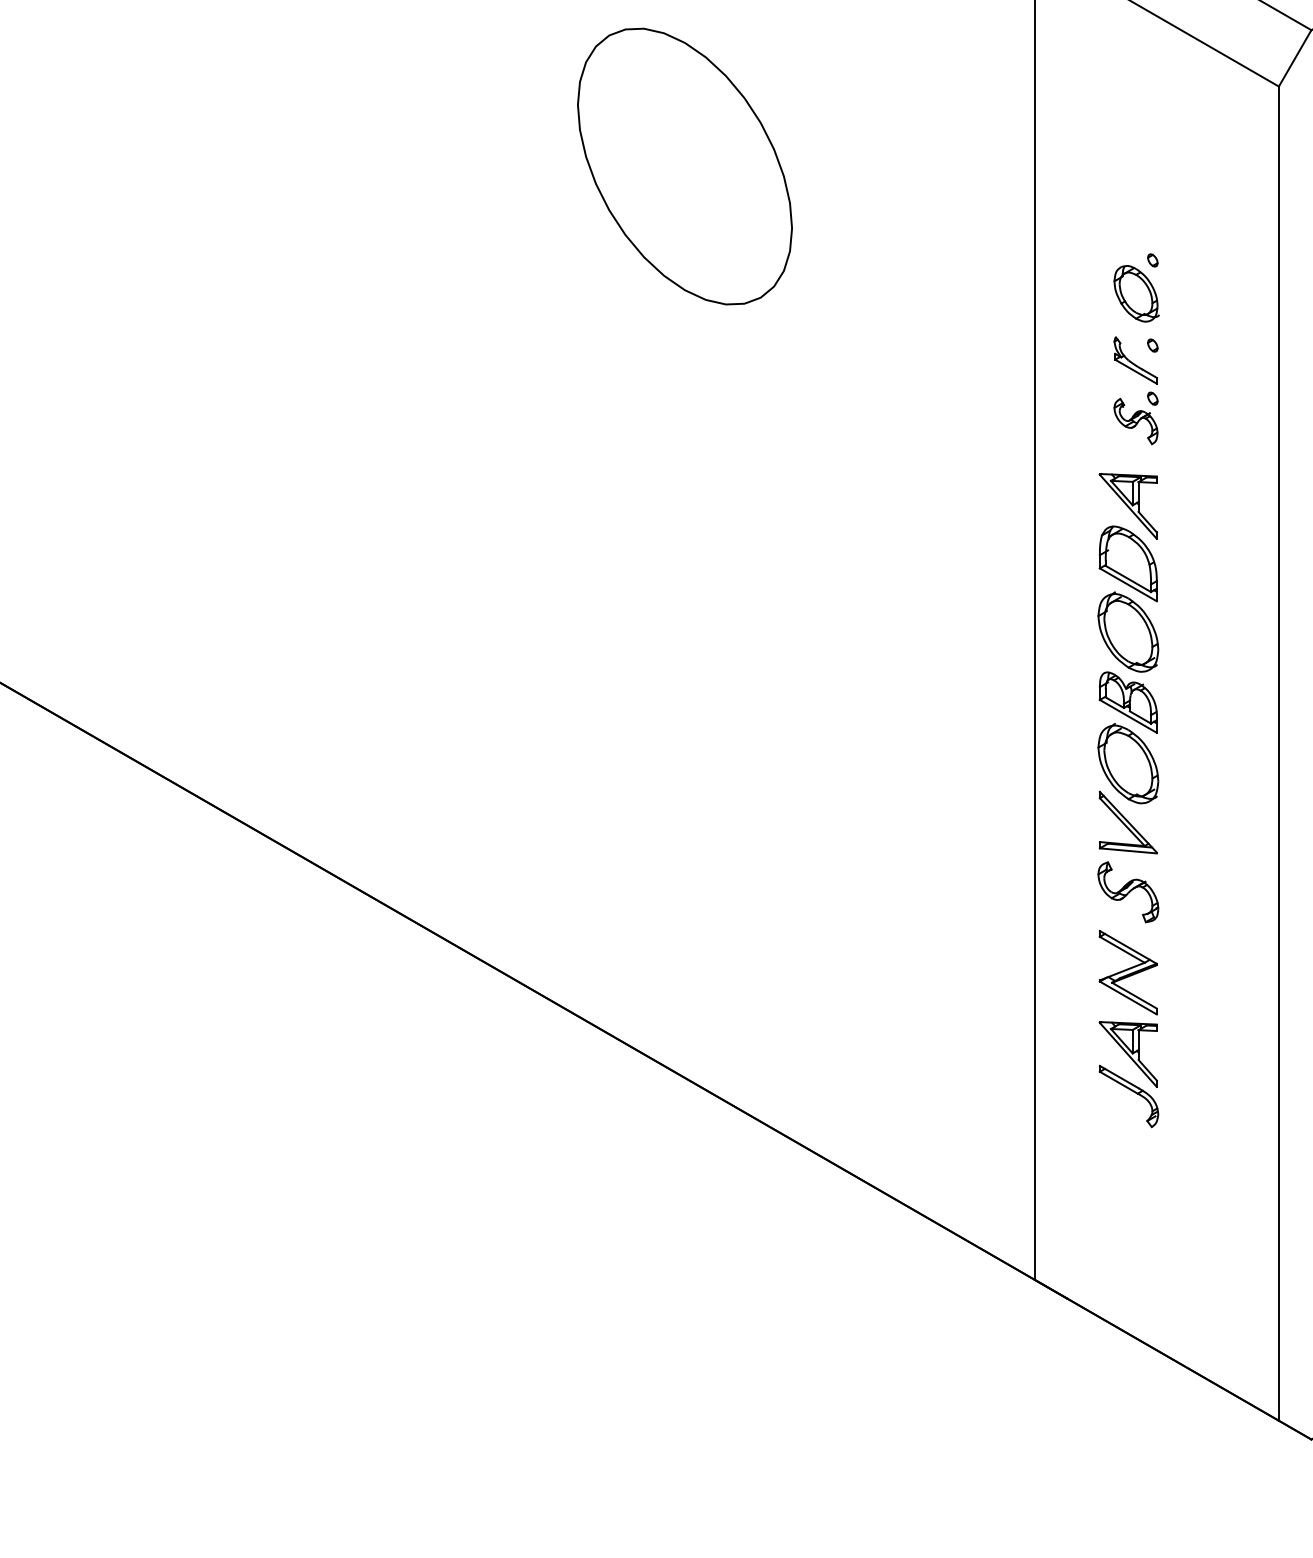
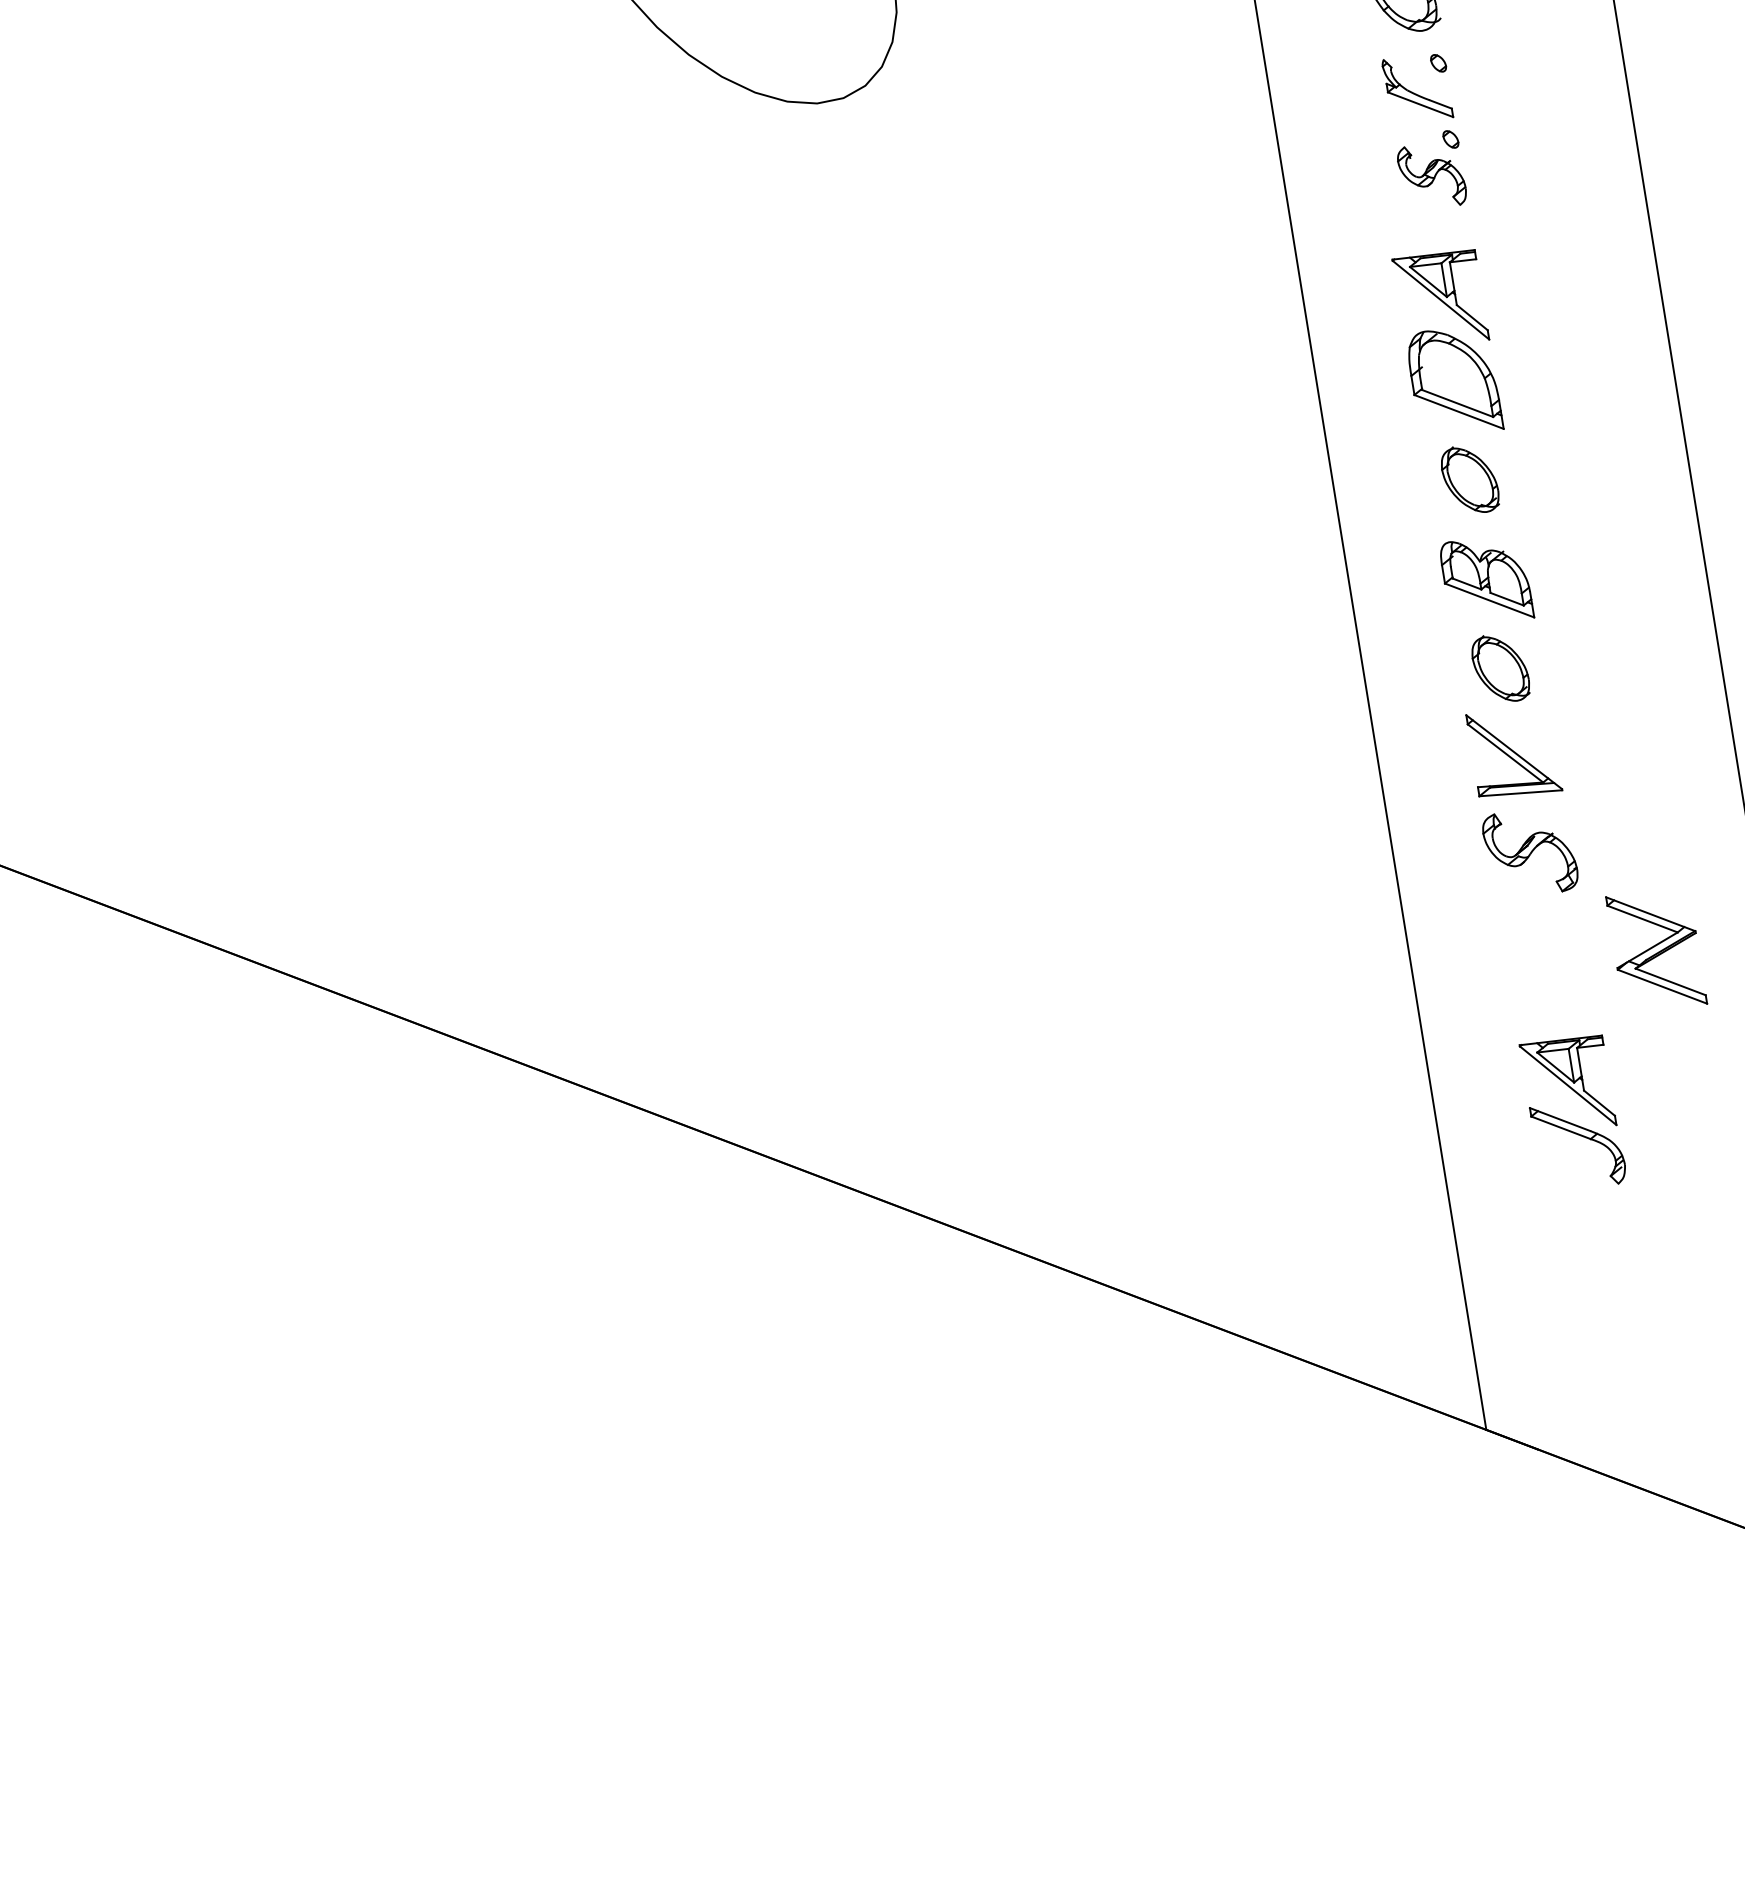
part: (1128, 631) -> (1470, 478), size x0.6
part: (1128, 763) -> (1500, 667), size x0.6
part: (1127, 972) -> (1655, 950), moved

